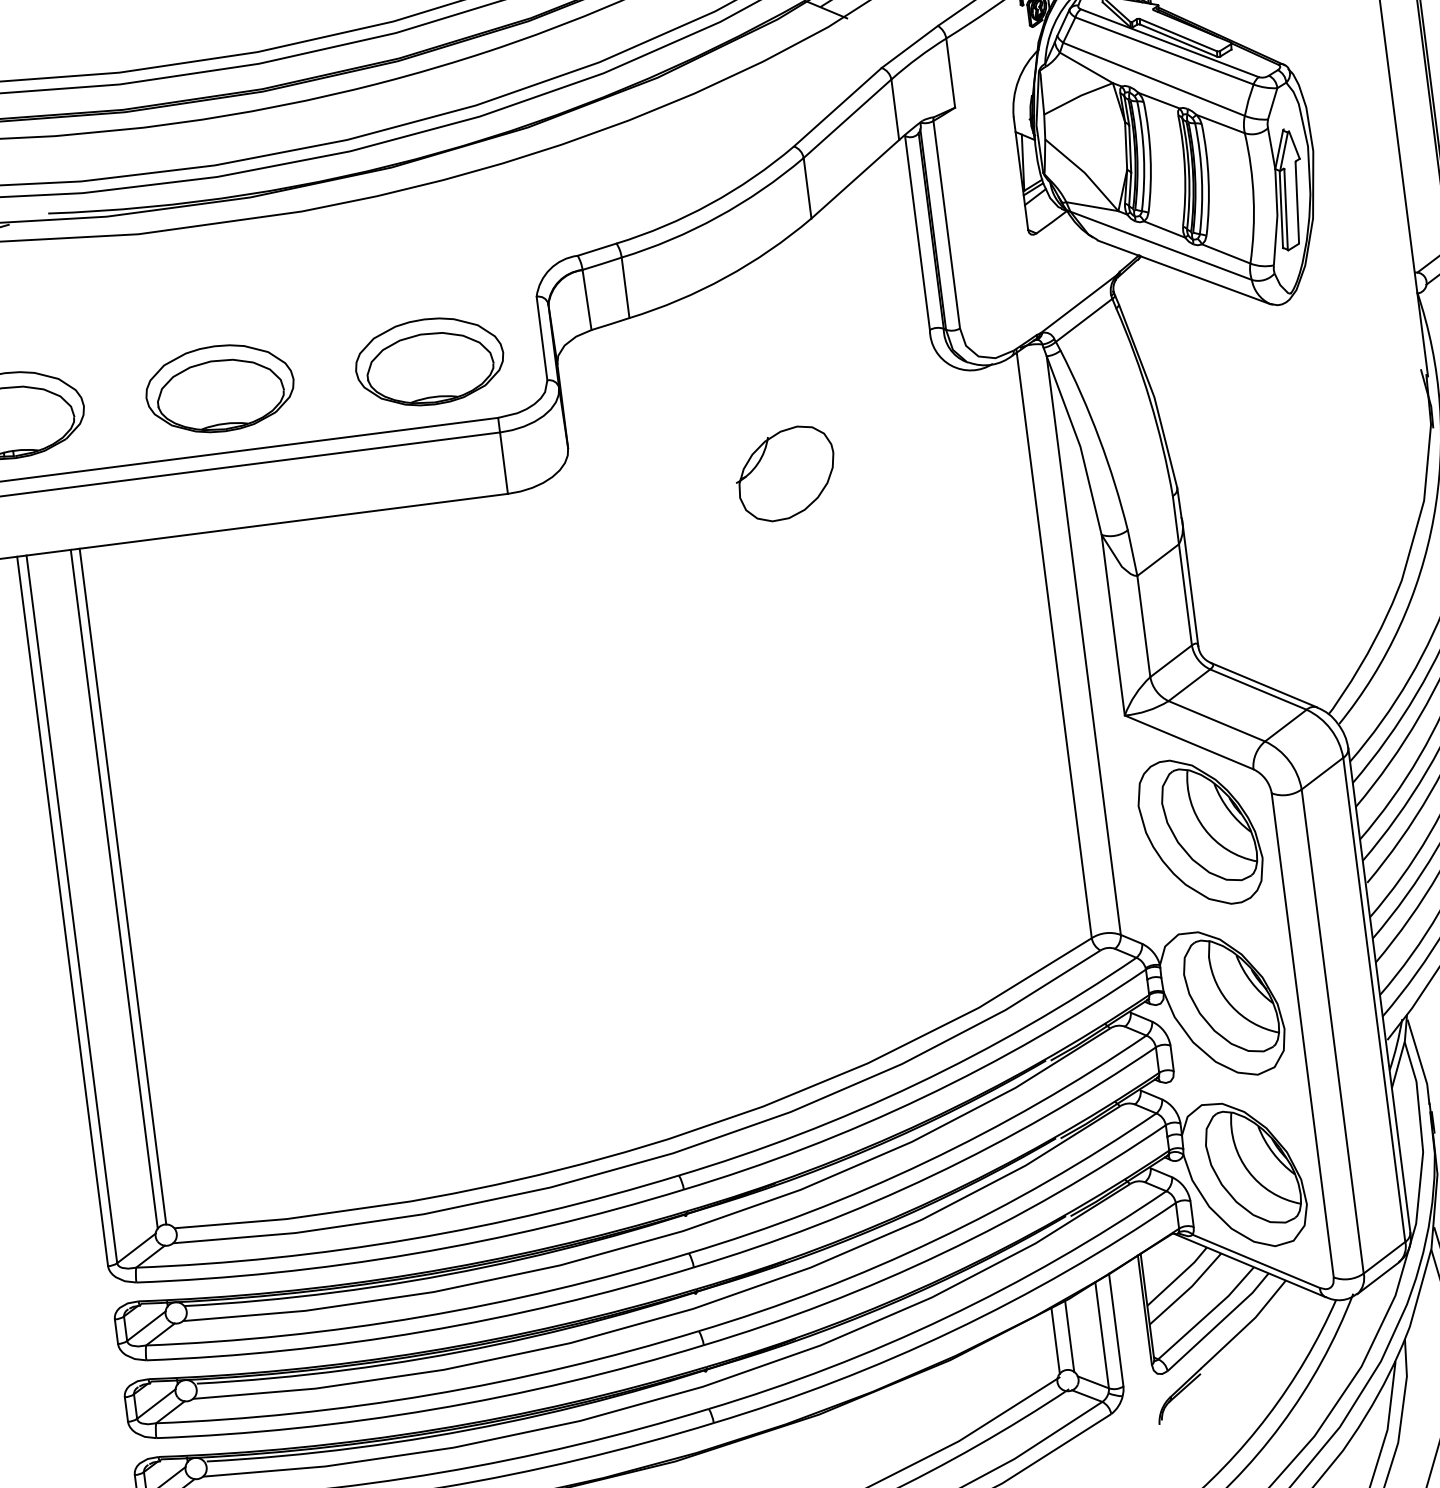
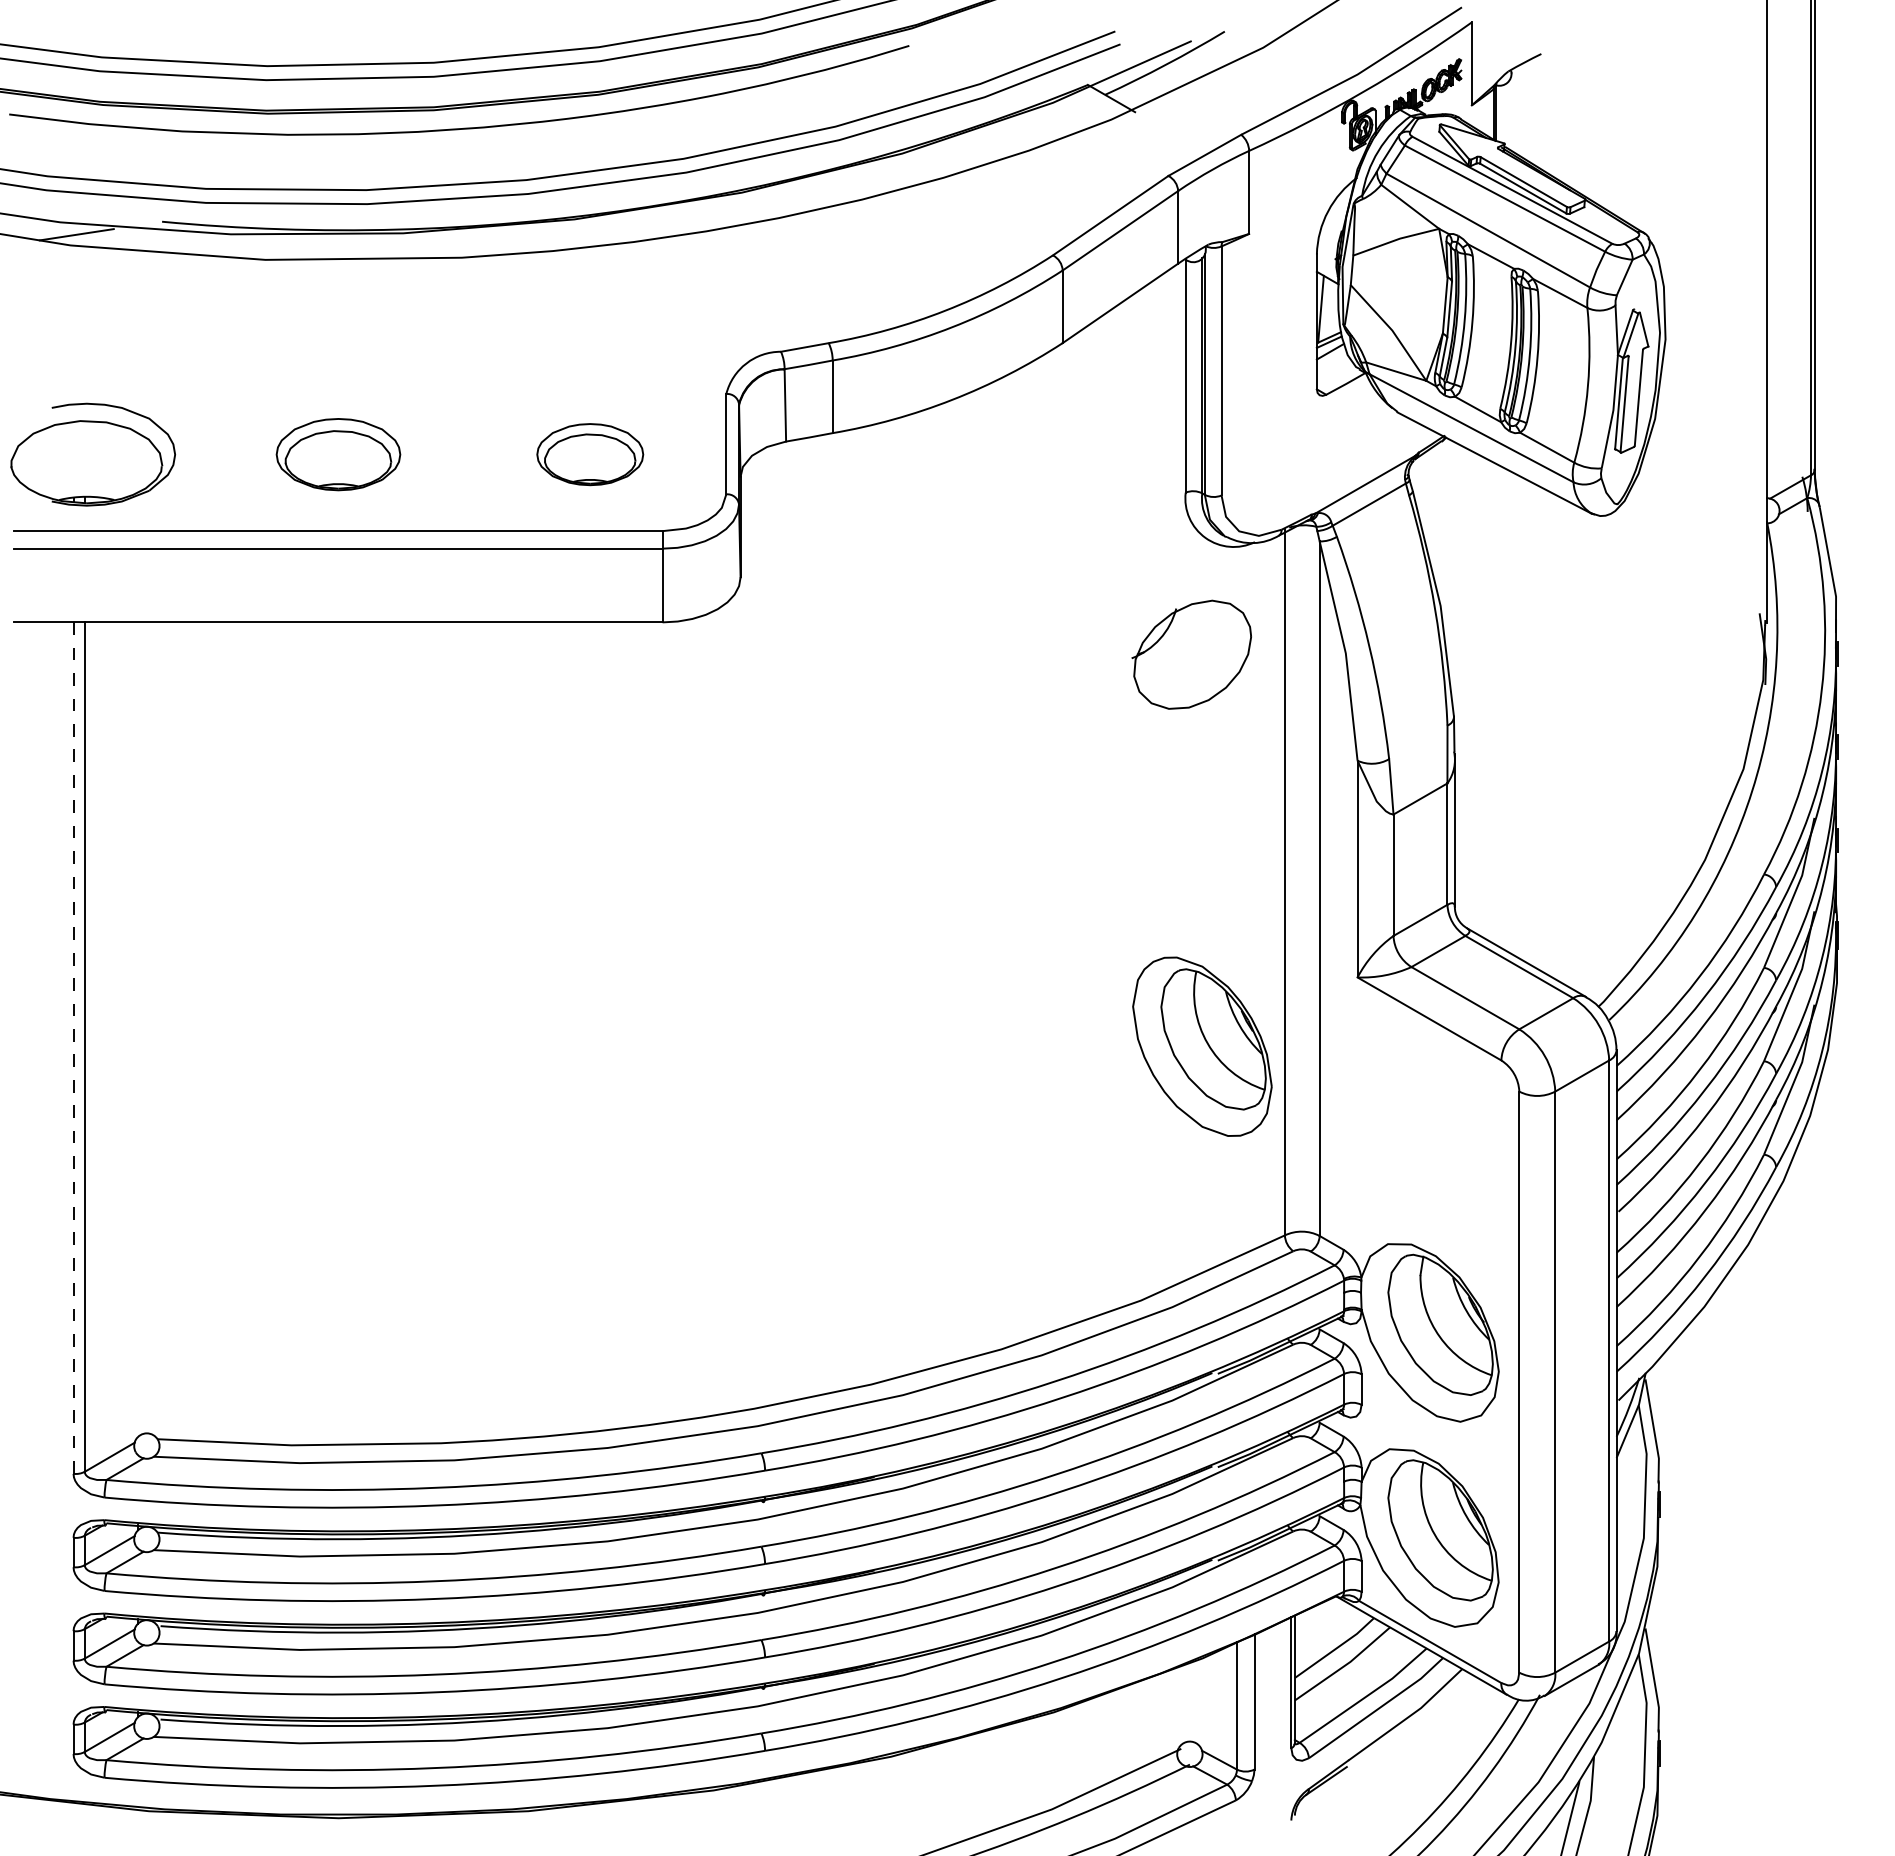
part: (429, 361) -> (590, 454), size x0.6
part: (220, 388) -> (338, 454), size x0.7
part: (785, 473) -> (1191, 654), moved
part: (1200, 832) -> (1202, 1046), moved
line: (122, 886) -> (148, 1027), removed
line: (113, 889) -> (137, 1029), removed
line: (62, 911) -> (73, 1048), solid -> dashed
line: (1069, 1336) -> (1198, 1702), removed
line: (1055, 1340) -> (1181, 1705), removed

